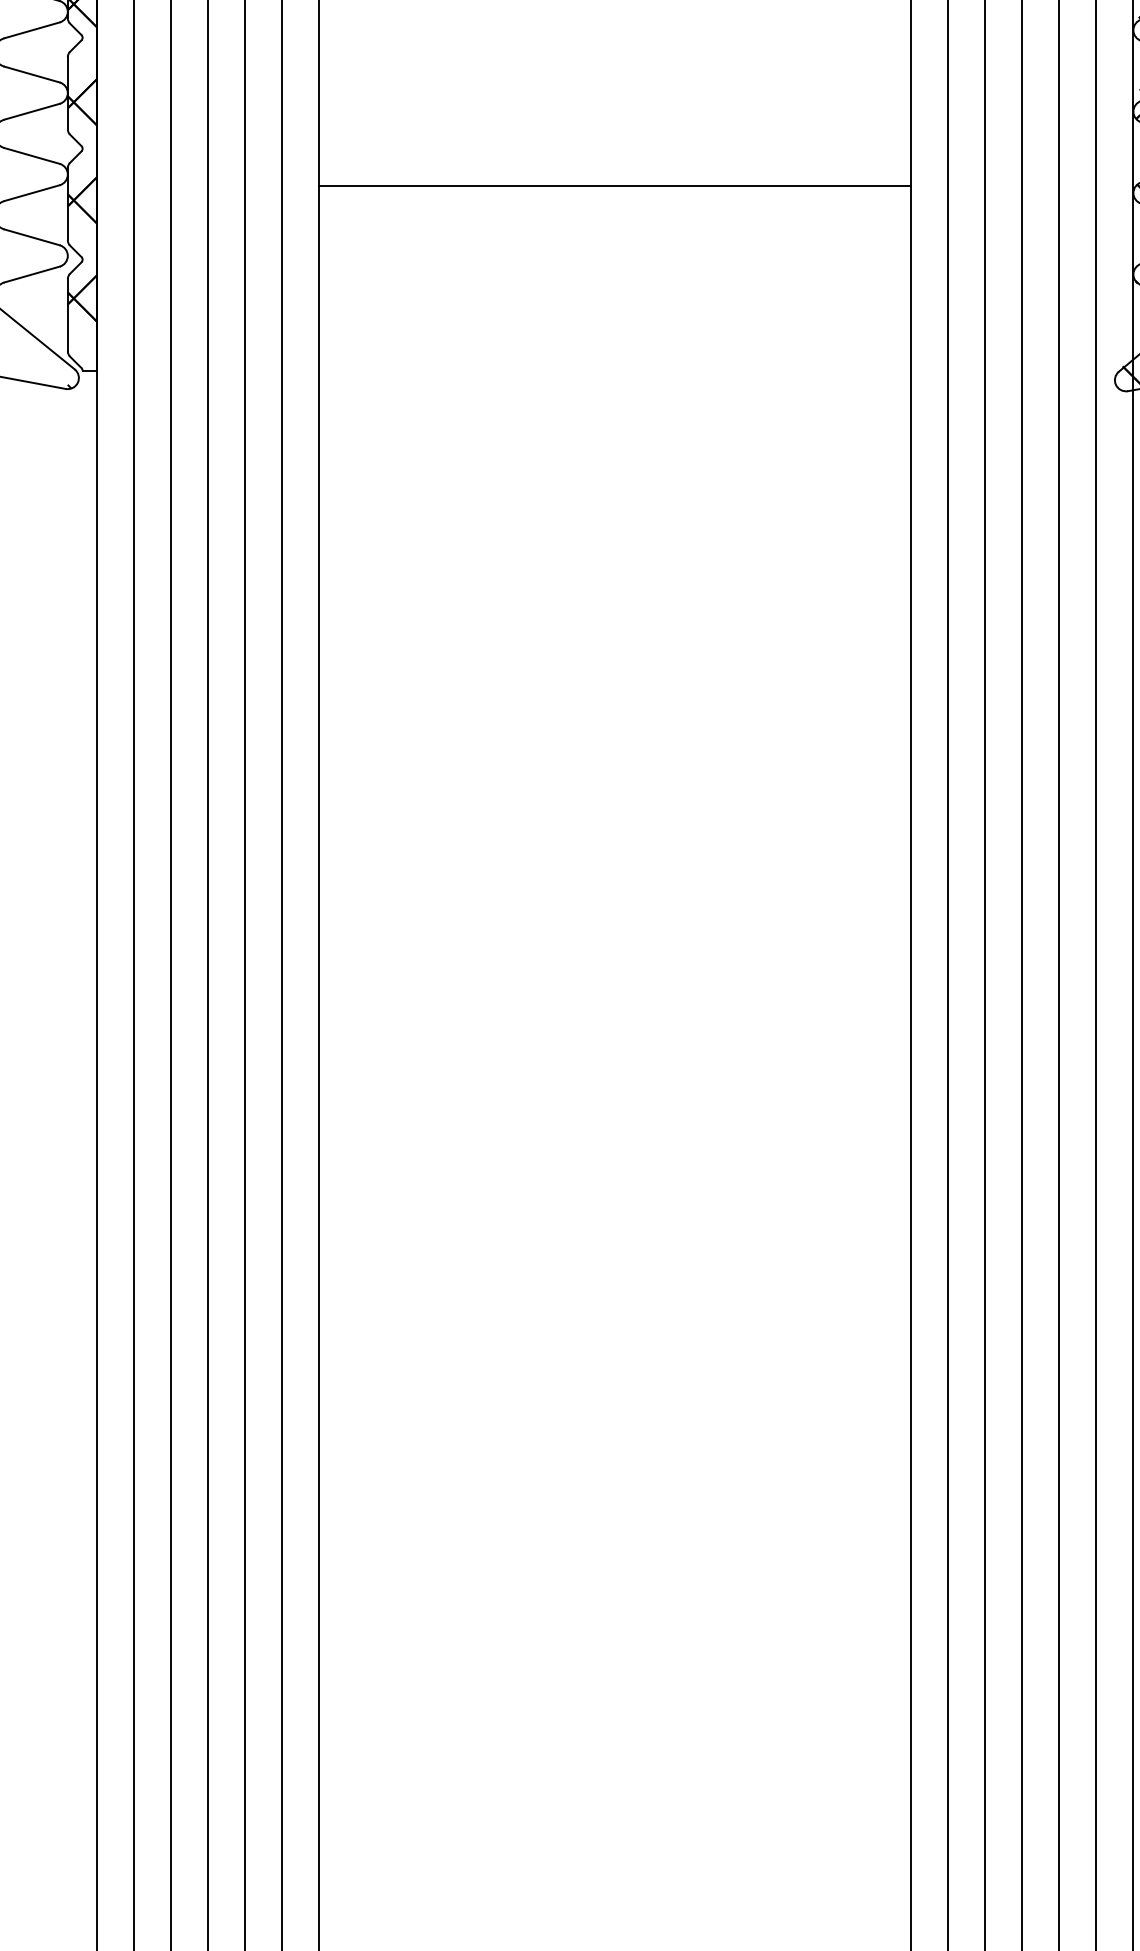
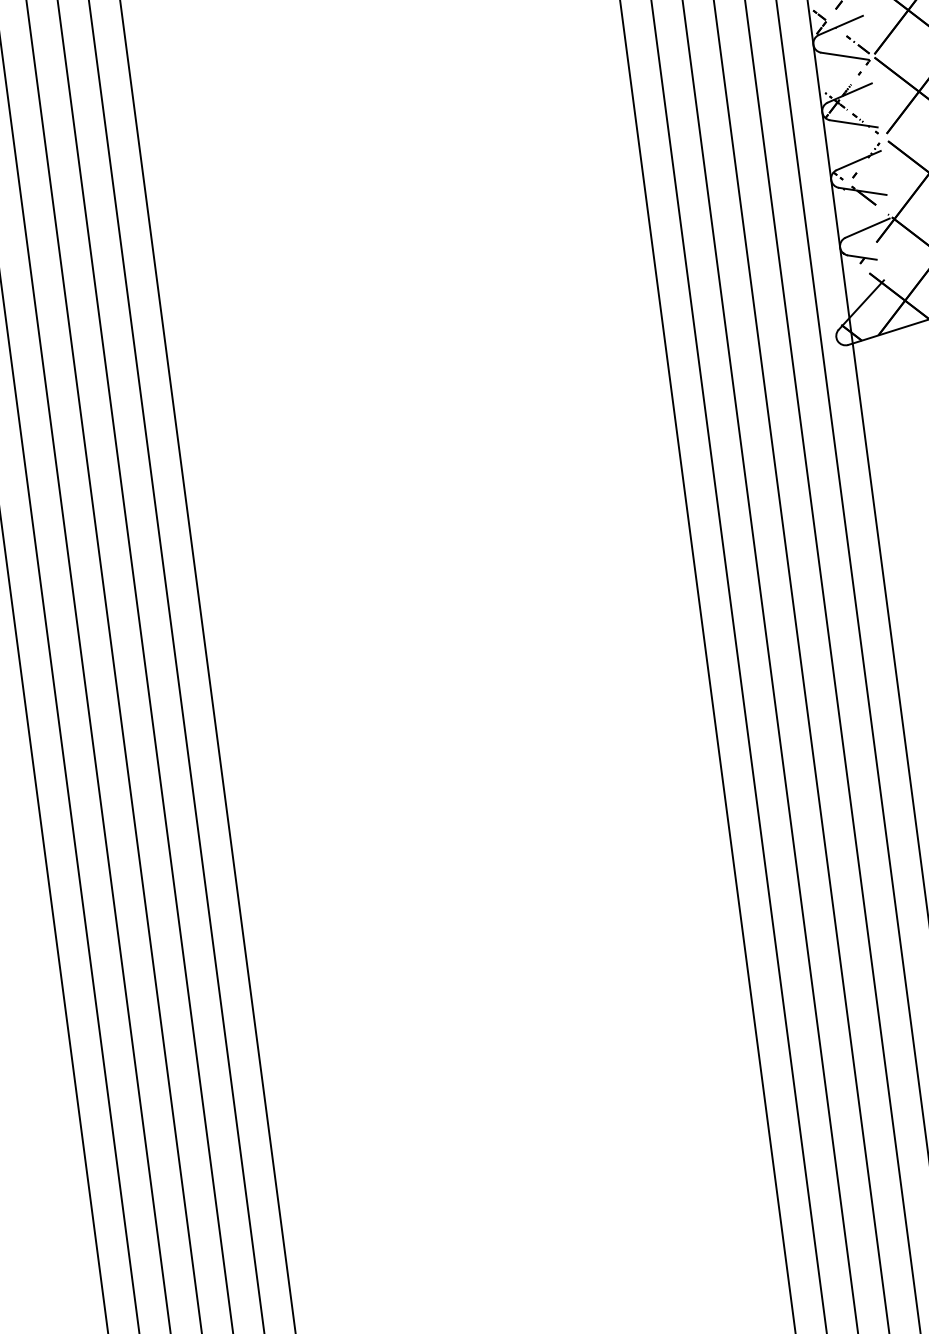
line: (615, 185) -> (400, 230), removed

